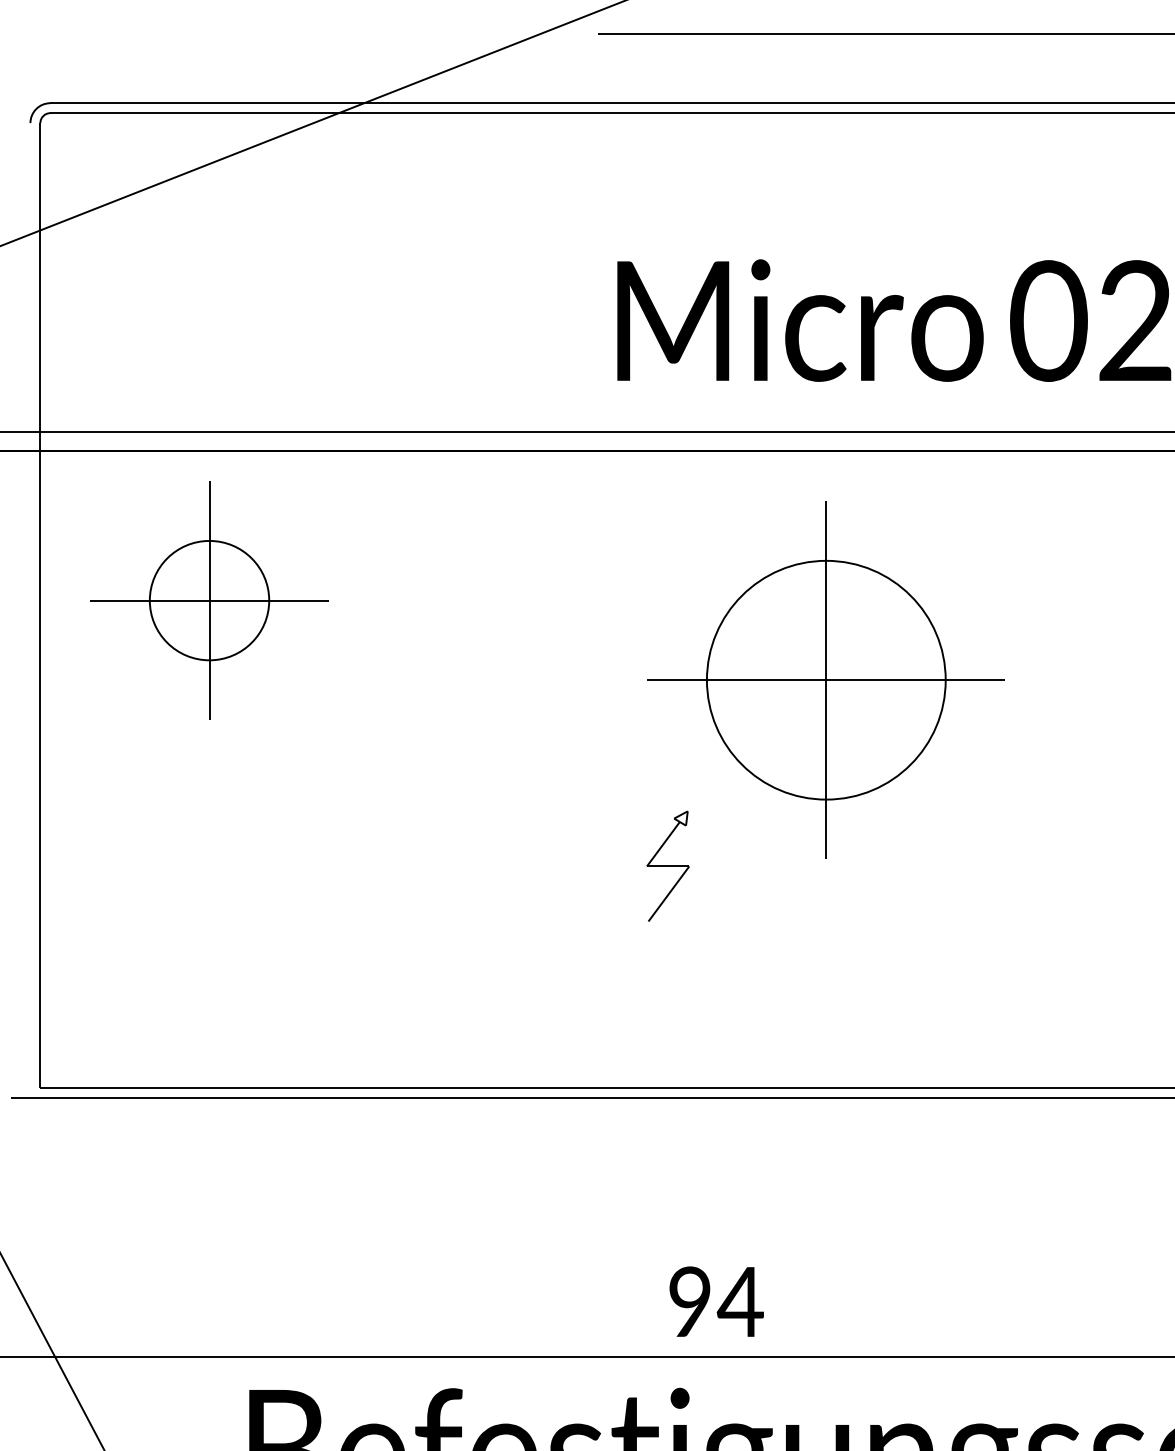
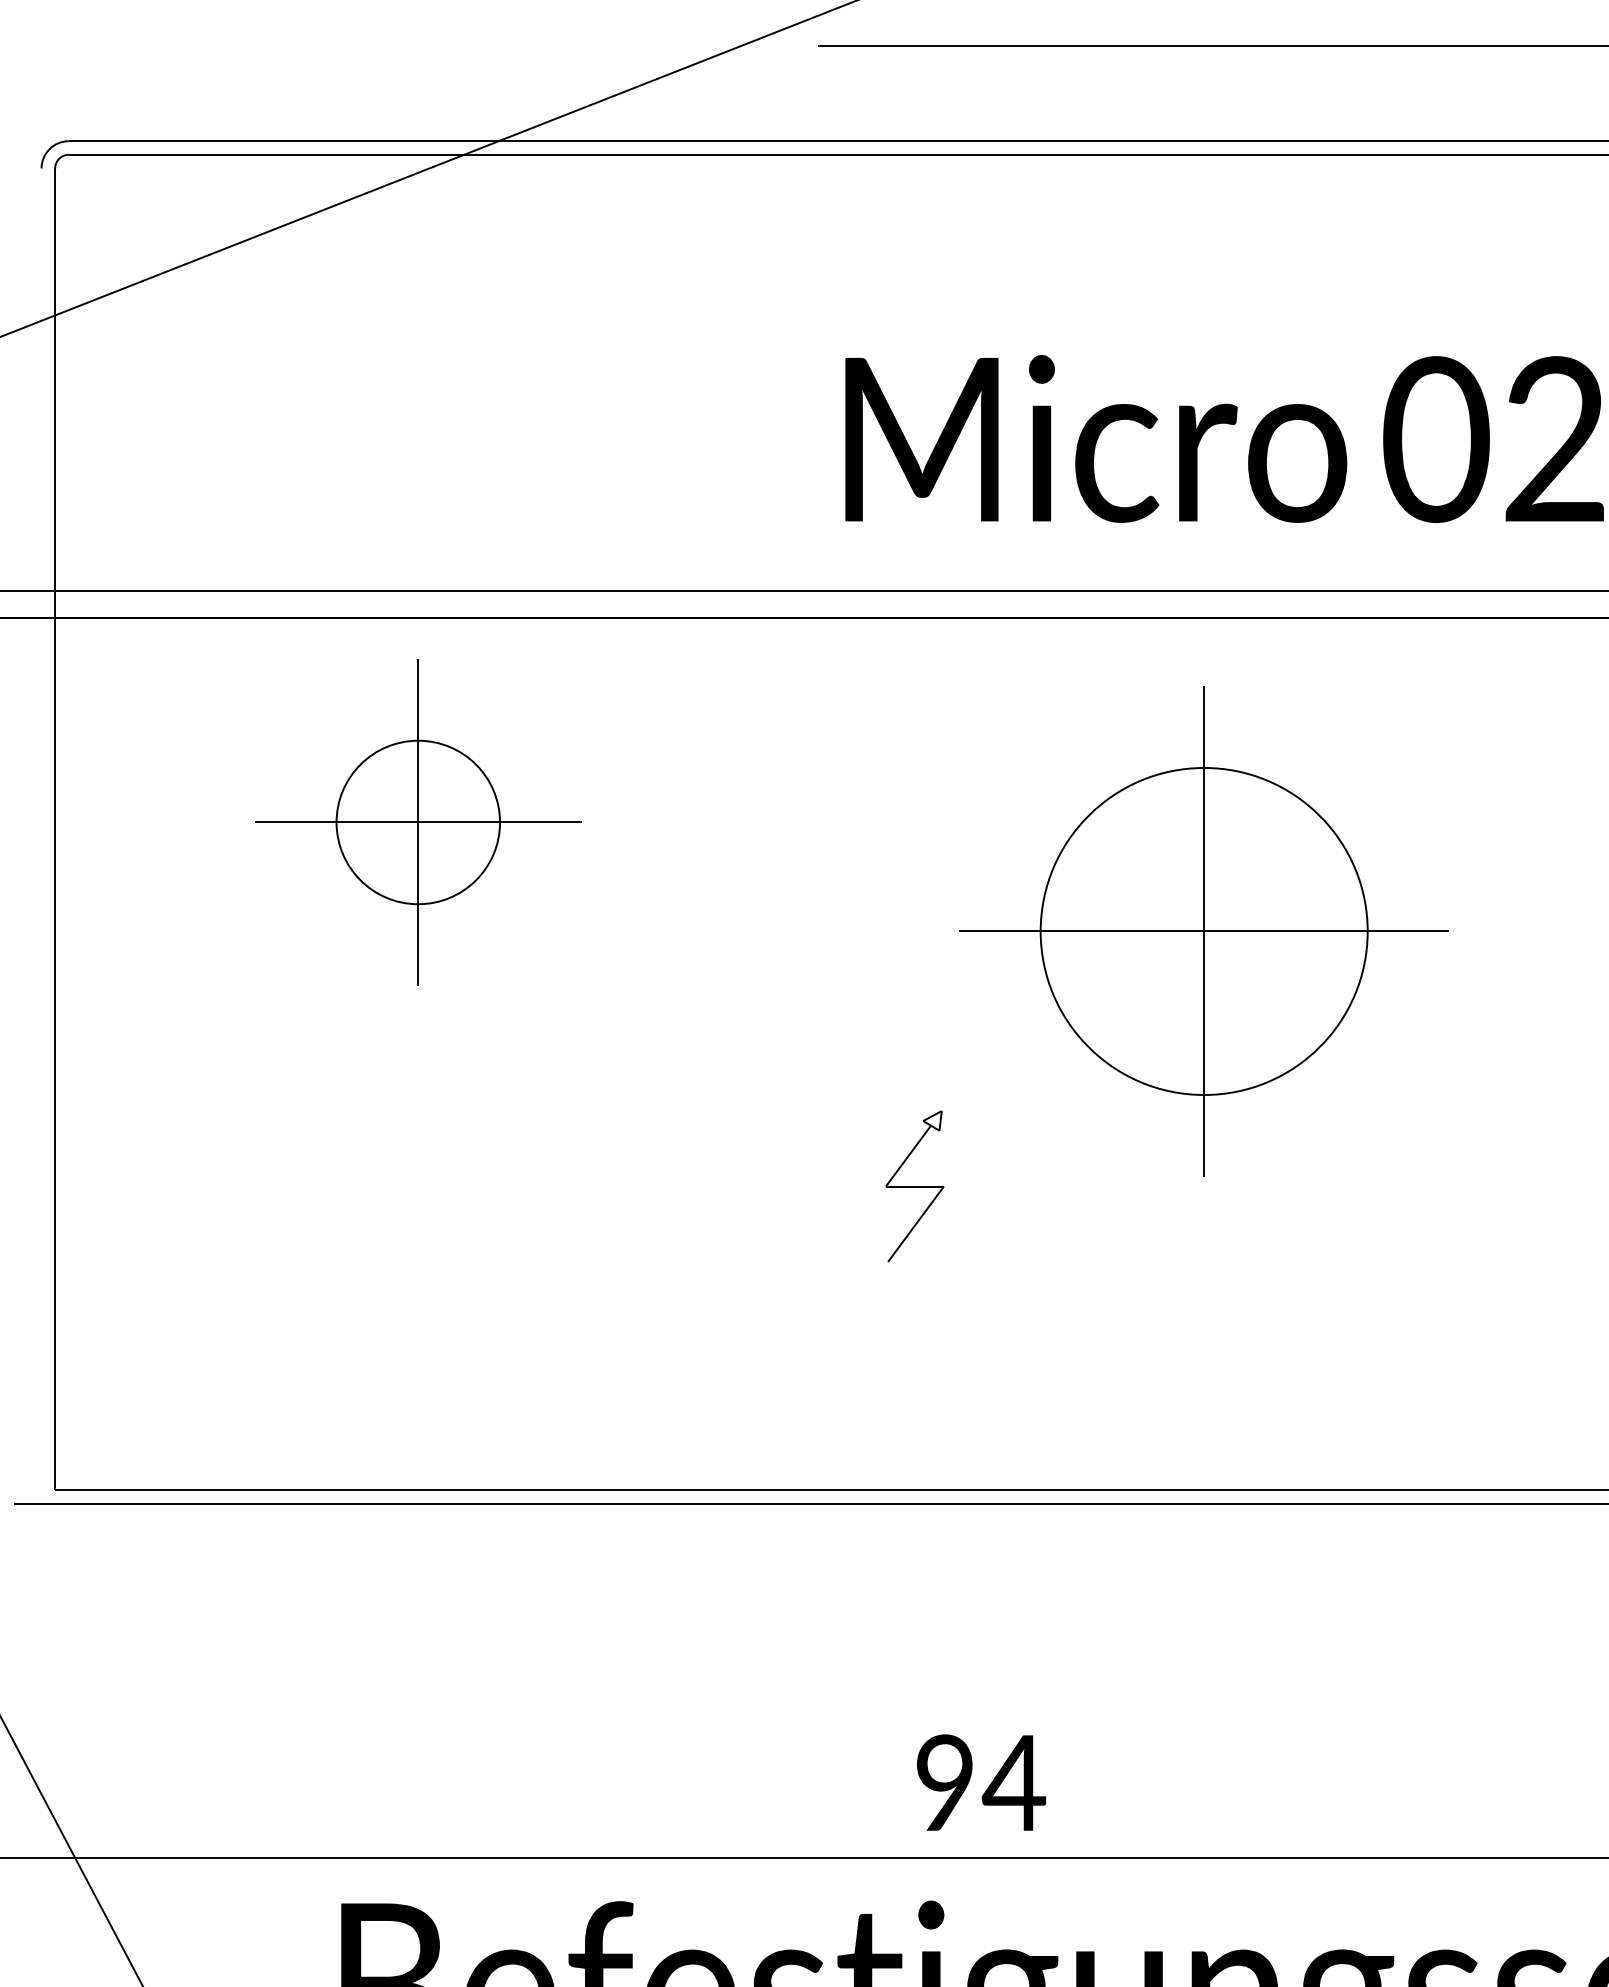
part: (209, 600) -> (418, 822), moved
part: (825, 679) -> (1203, 930), moved

